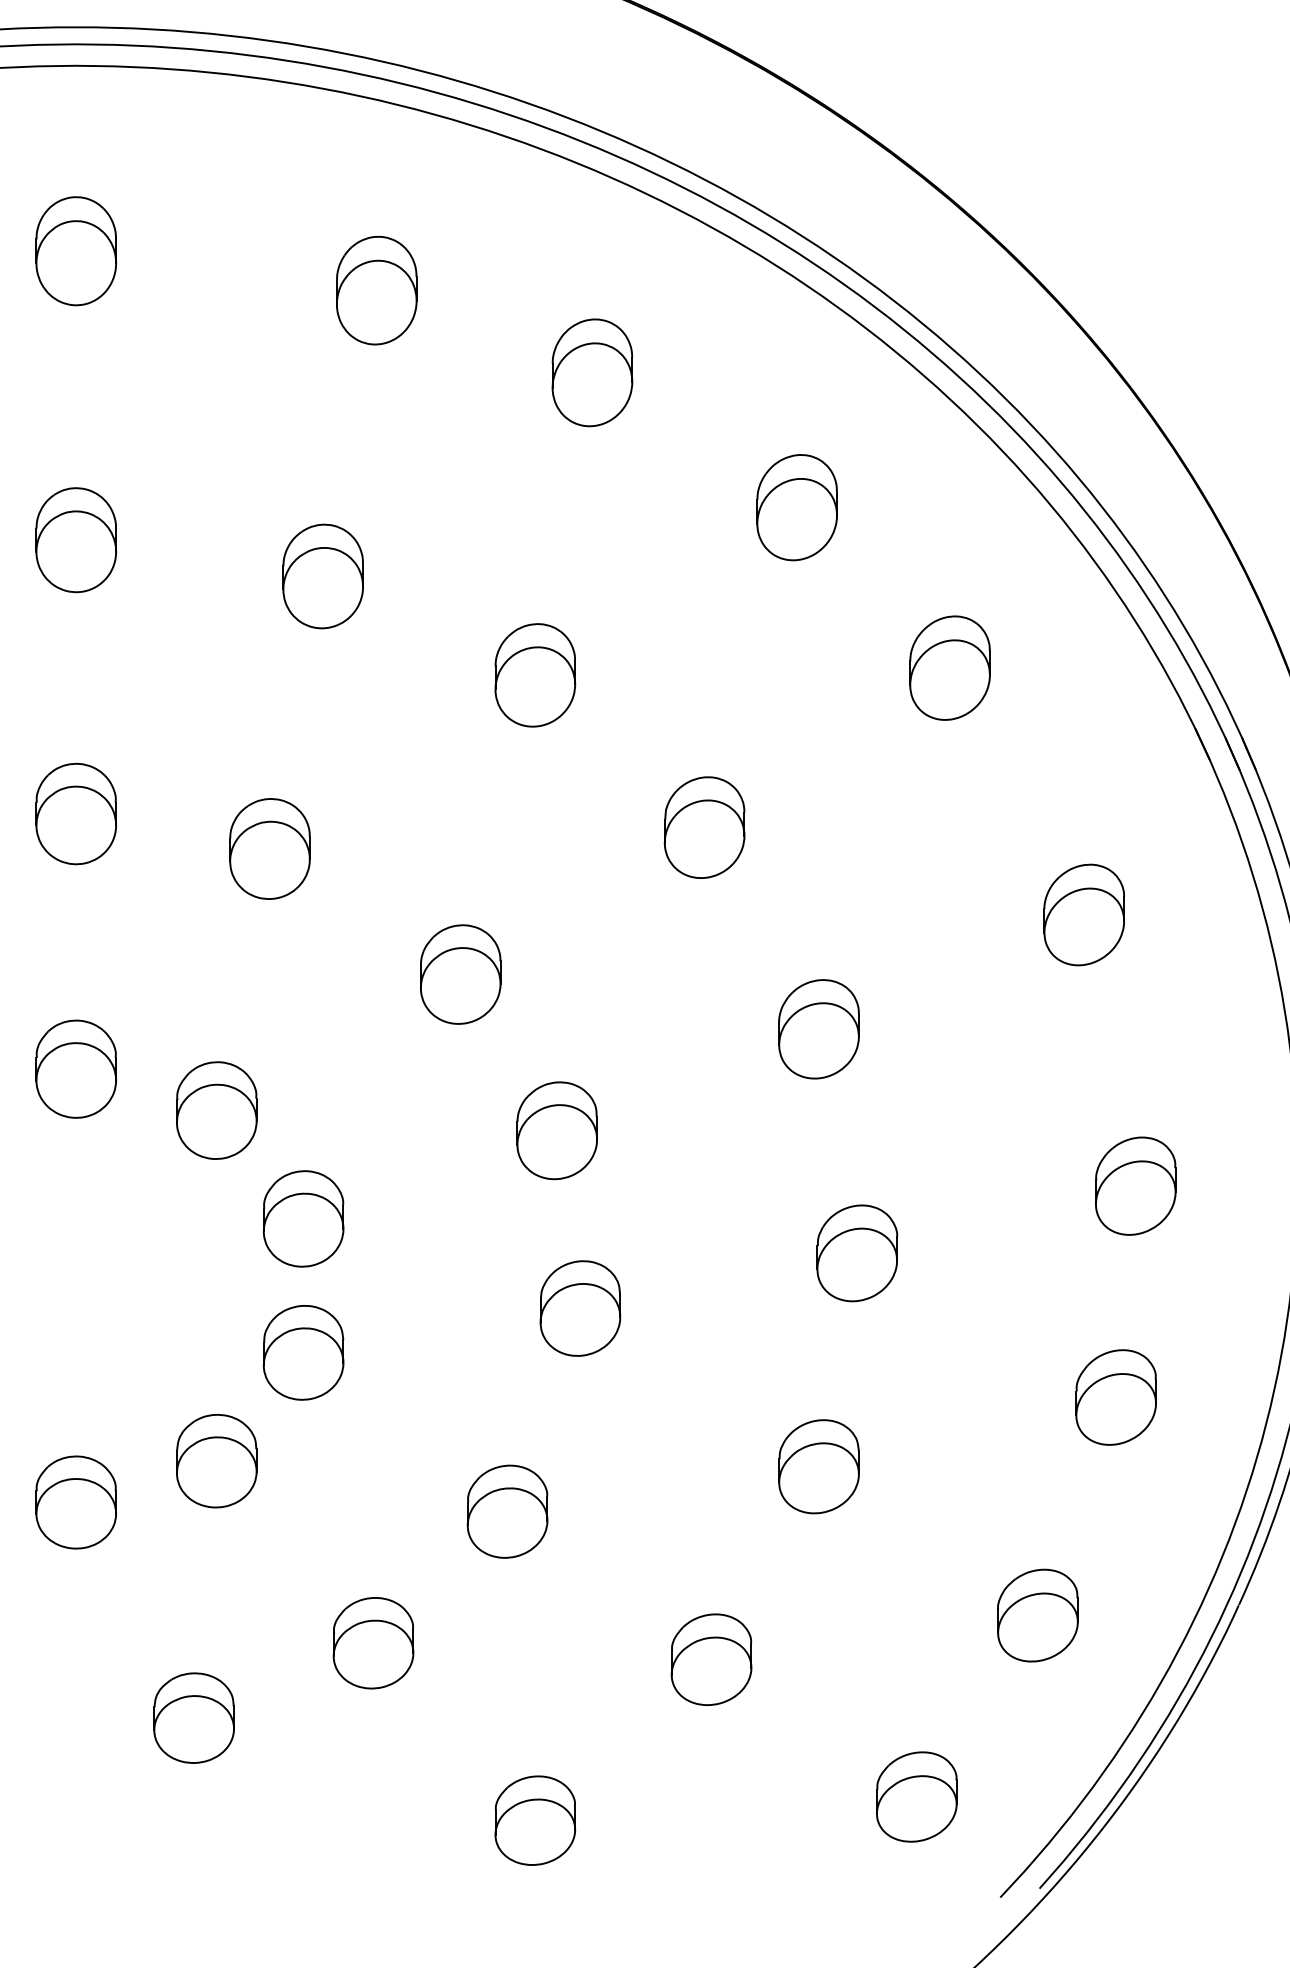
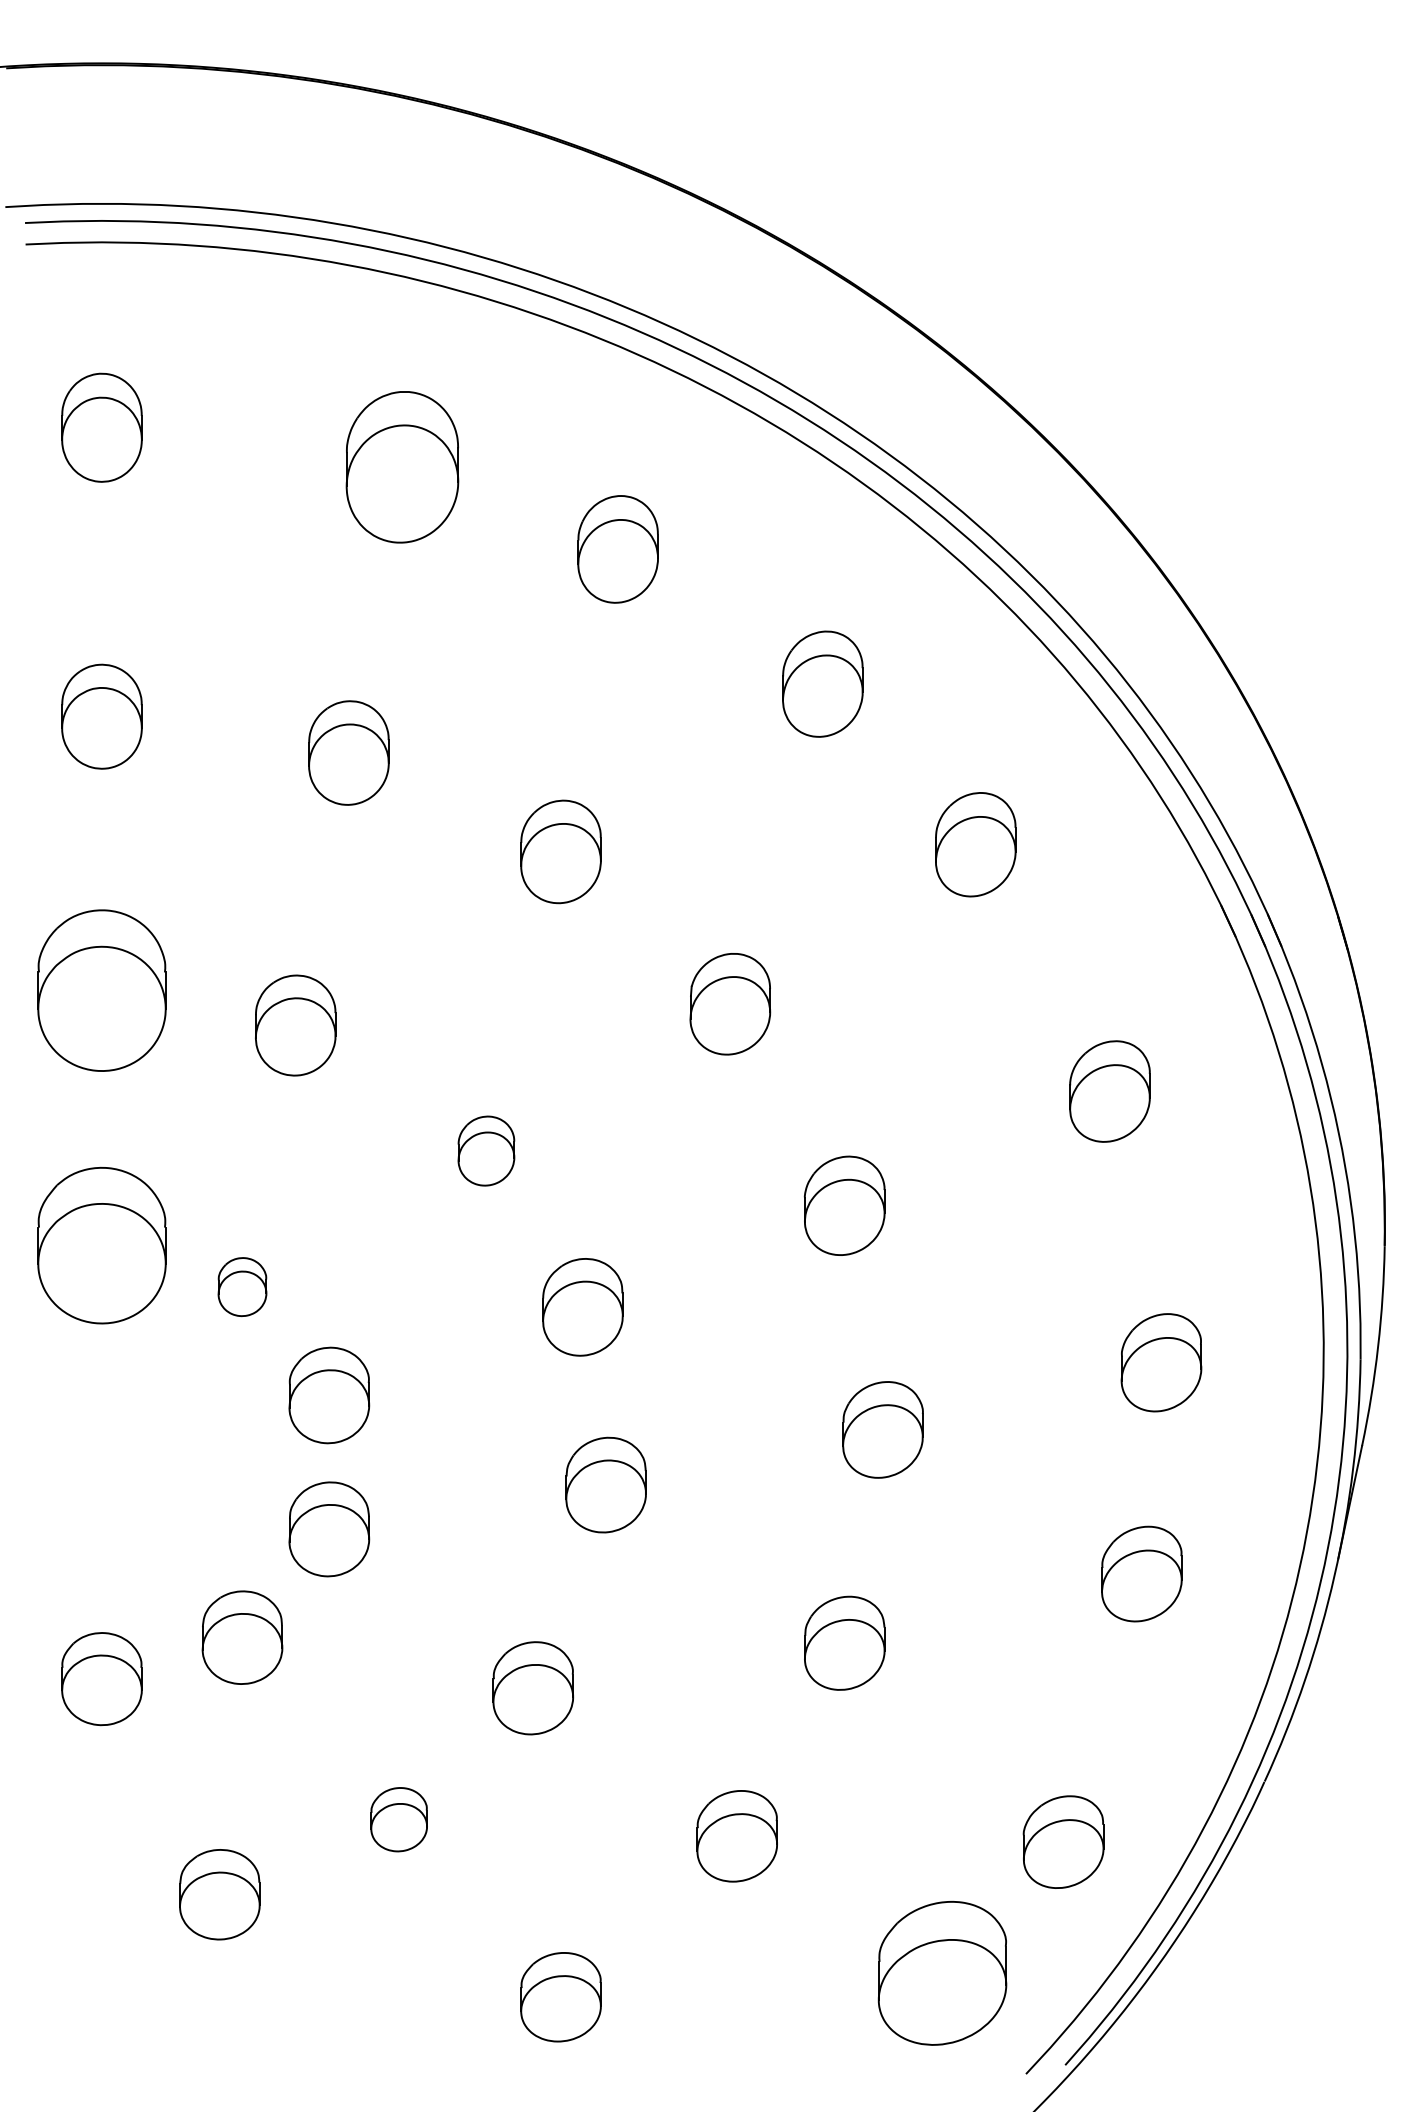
part: (376, 289) -> (402, 466), size x1.4
part: (75, 813) -> (101, 990), size x1.6
part: (460, 973) -> (486, 1150), size x0.7
part: (75, 1068) -> (101, 1245), size x1.6
part: (216, 1109) -> (242, 1286), size x0.6
part: (1037, 1614) -> (1063, 1841), moved
part: (372, 1642) -> (398, 1819), size x0.7
part: (916, 1796) -> (942, 1973), size x1.6

